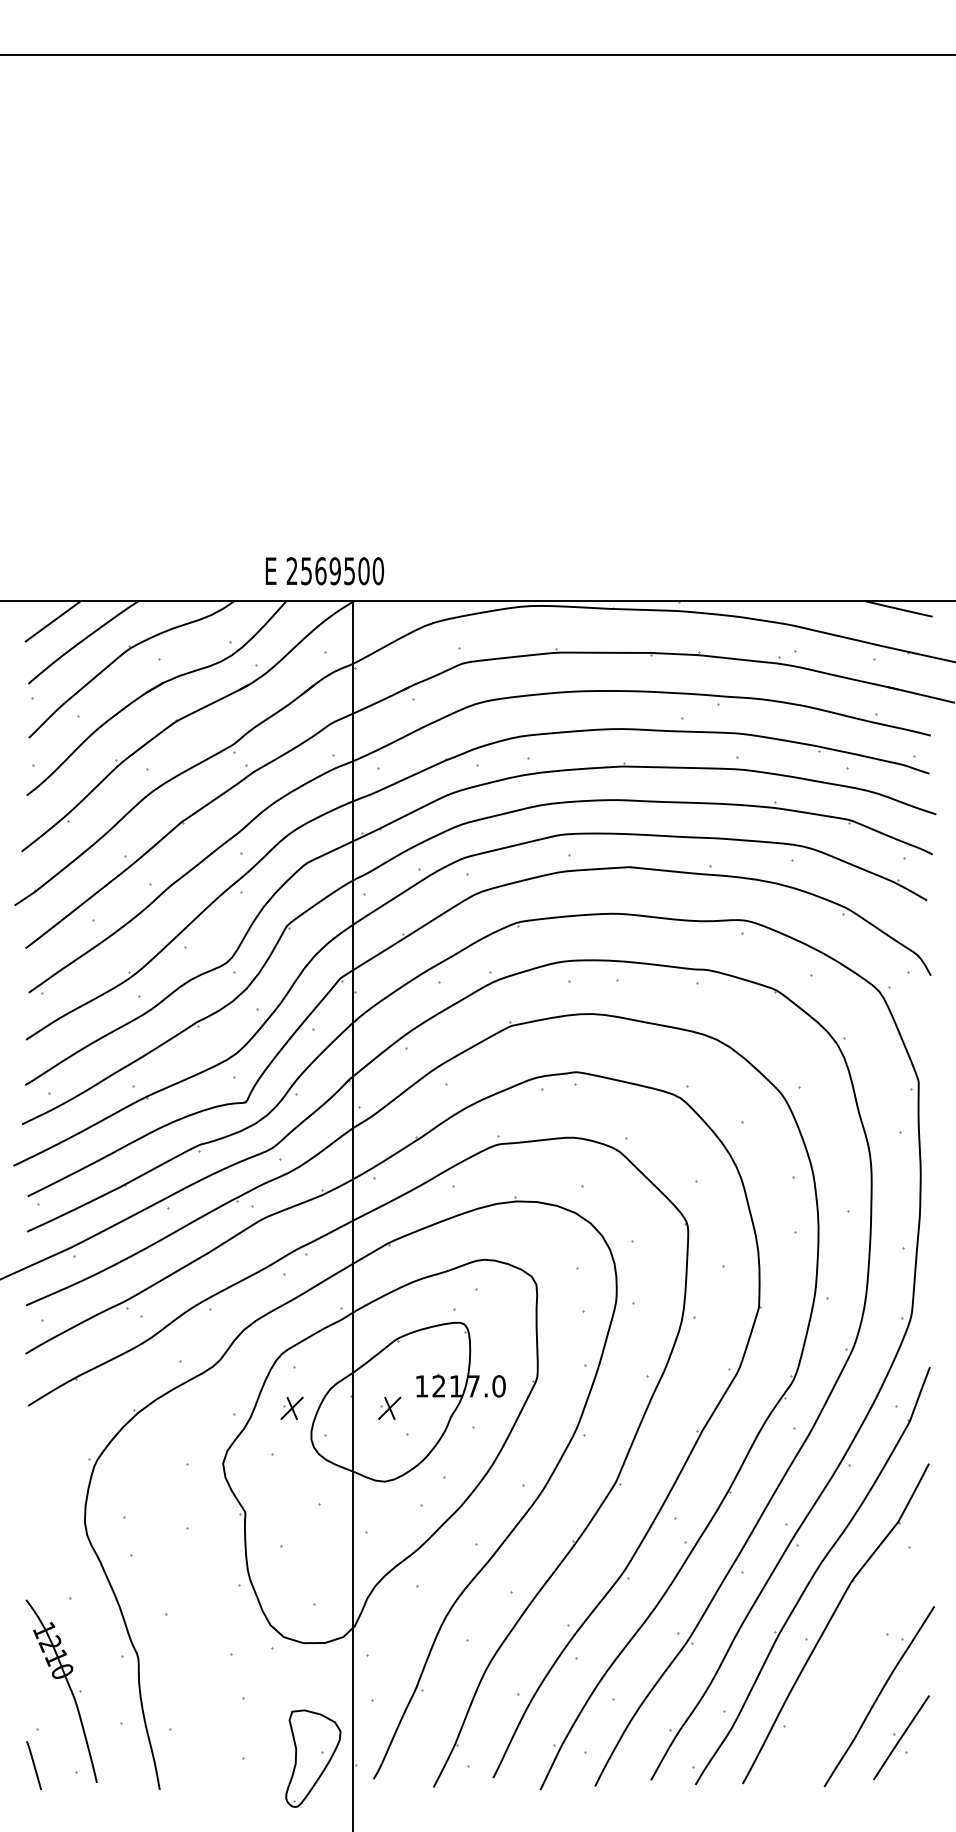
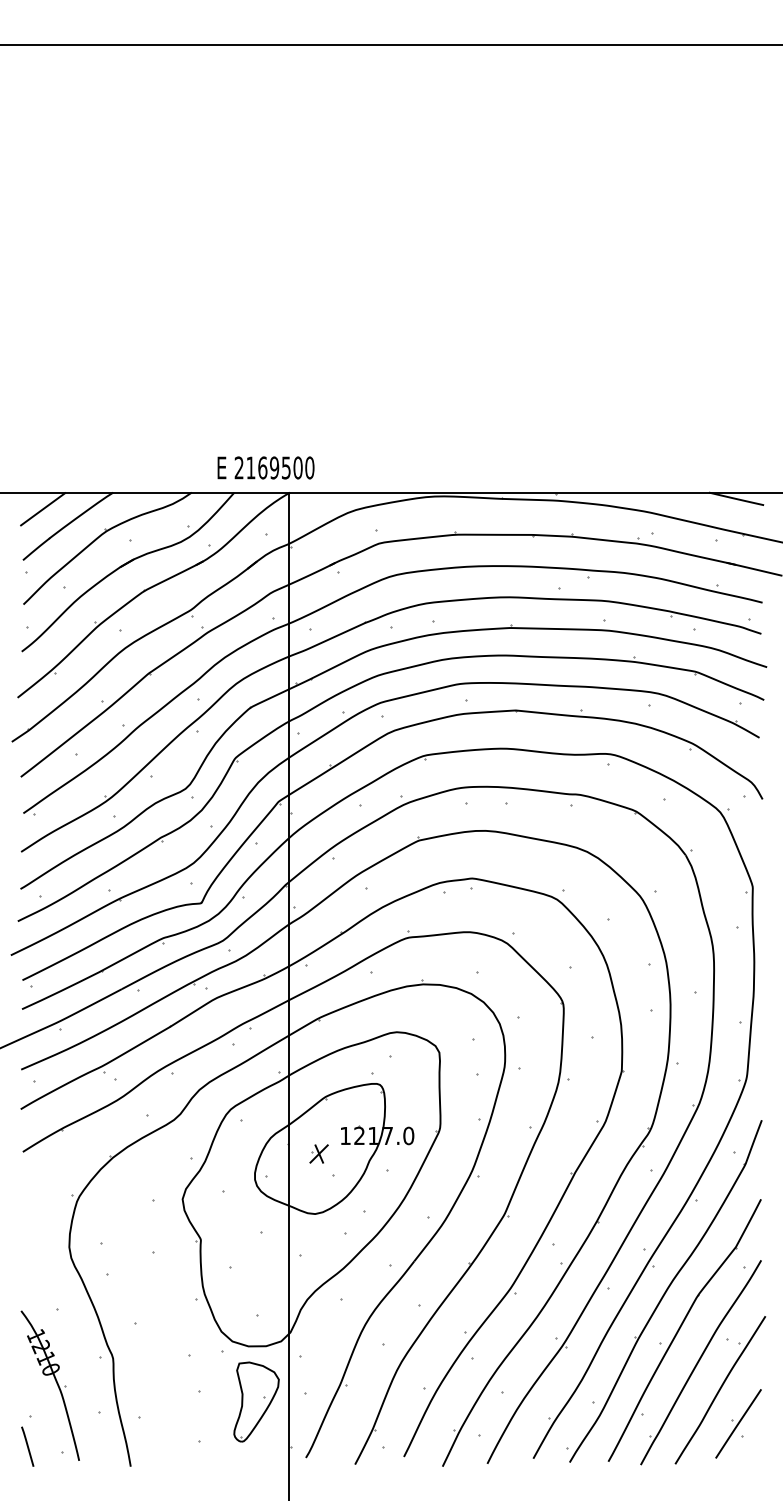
text: (305, 570) -> (250, 467), 2569500 -> 2169500
part: (291, 1407) -> (238, 1153), removed
part: (855, 1662) -> (700, 1362), added
part: (313, 1758) -> (256, 1401), moved

